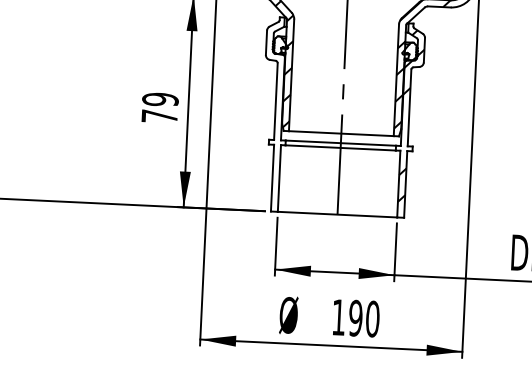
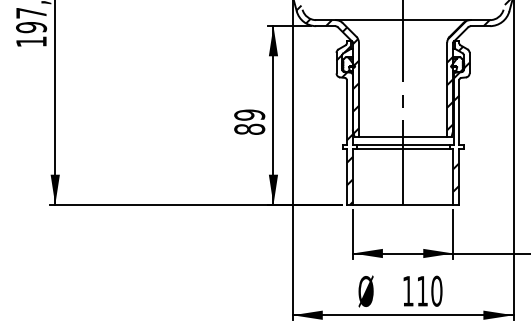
text: (159, 115) -> (249, 128), 79 -> 89
hatch: (272, 117) -> (344, 125), added
text: (355, 317) -> (422, 290), 190 -> 110

